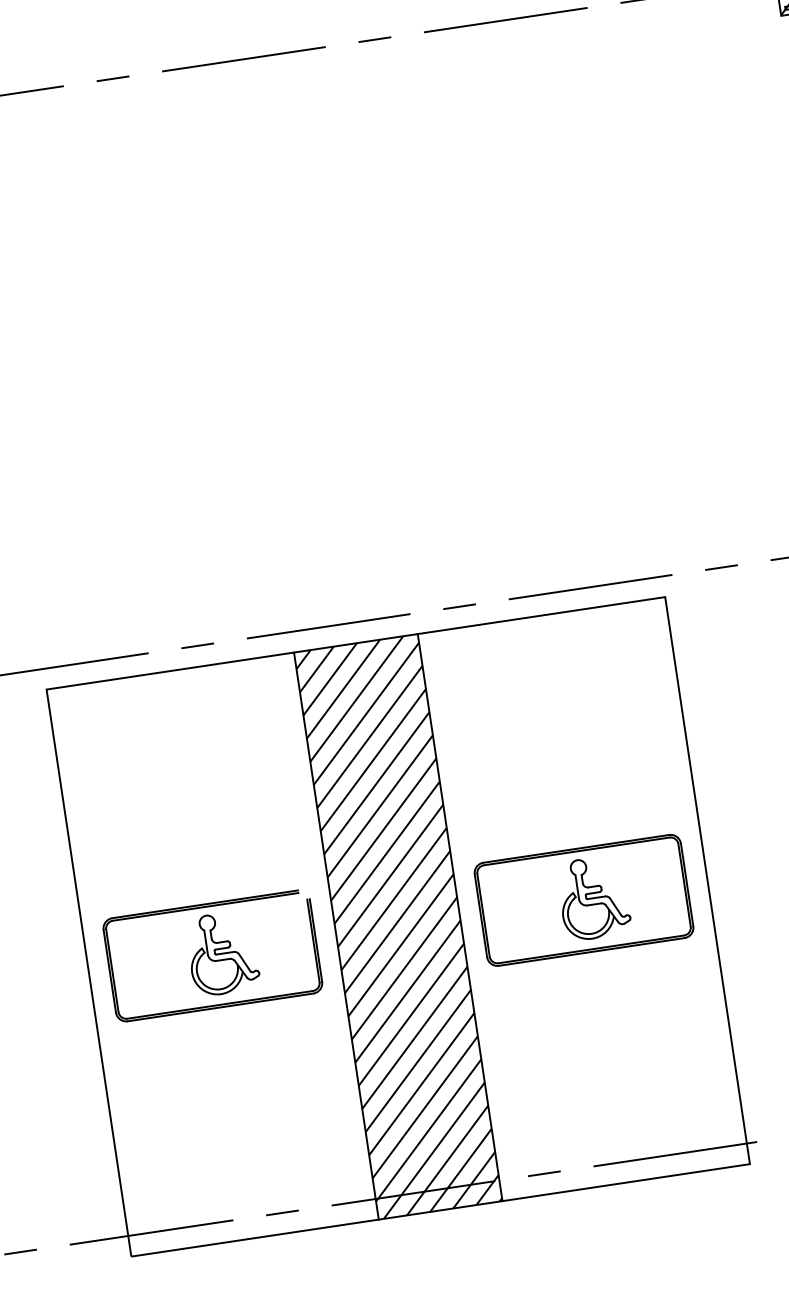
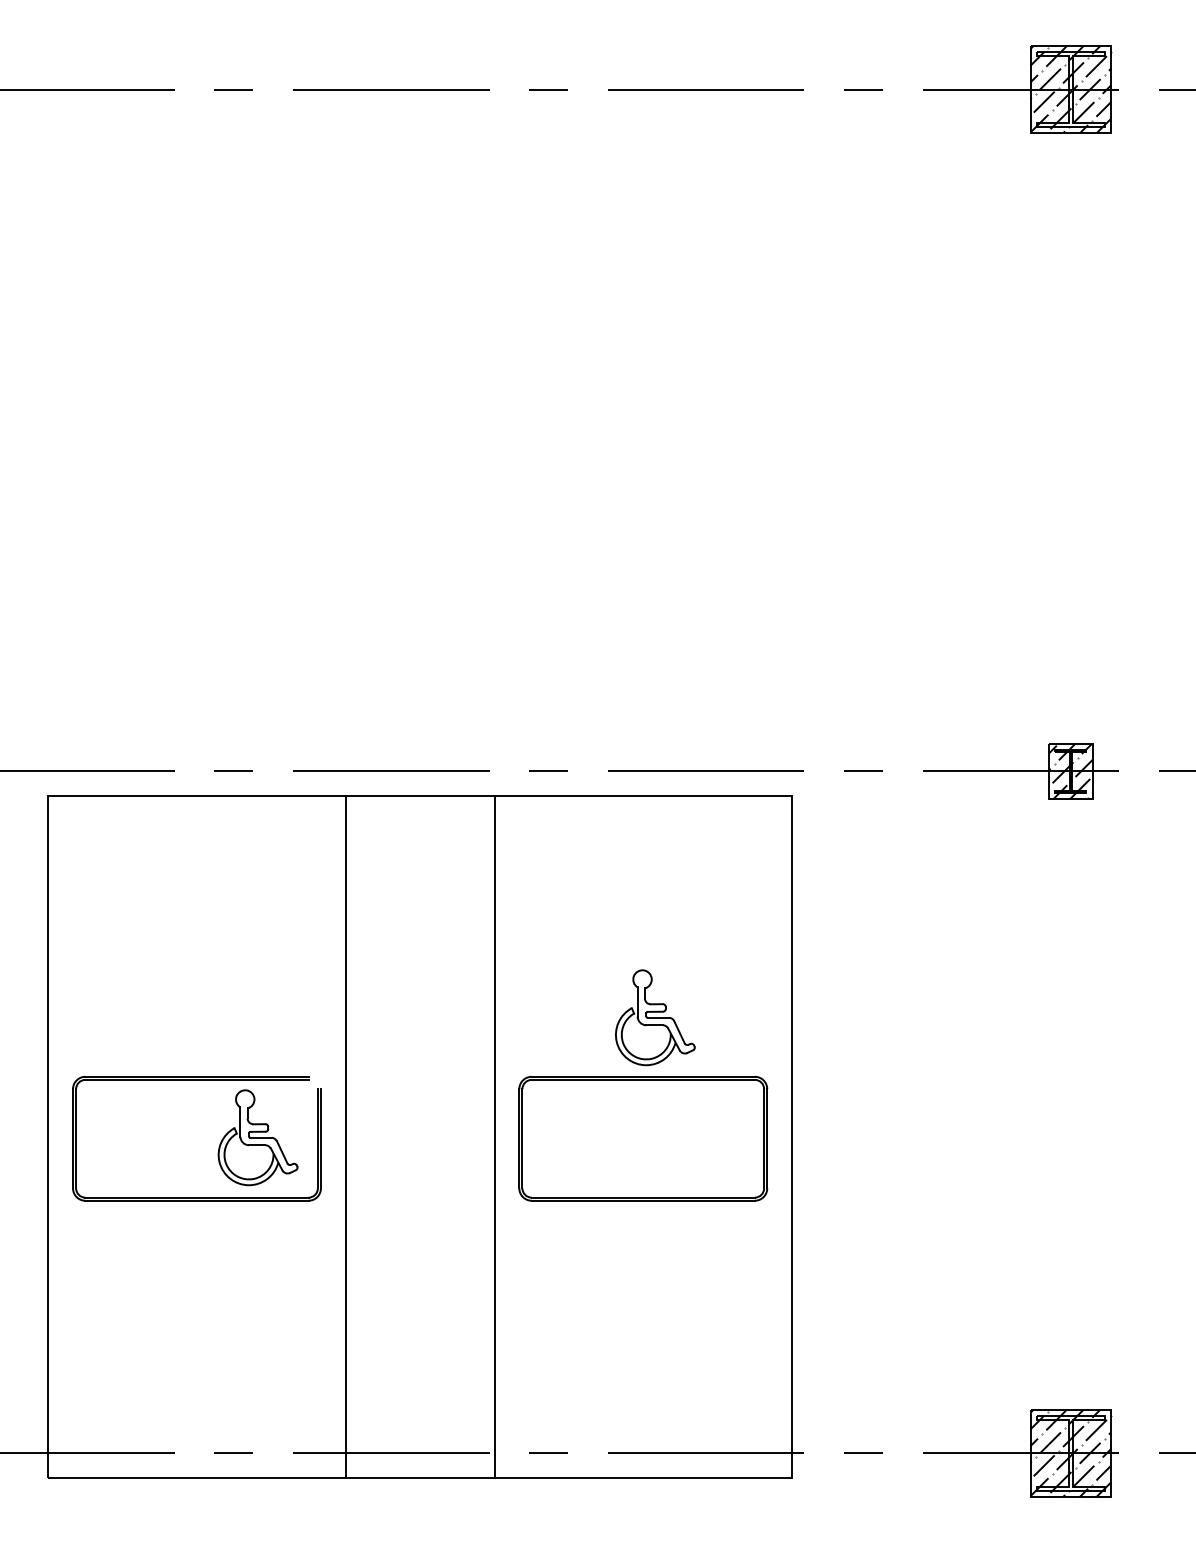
part: (594, 897) -> (655, 1017), moved
hatch: (397, 927) -> (419, 1137), removed
part: (222, 953) -> (257, 1137), moved

